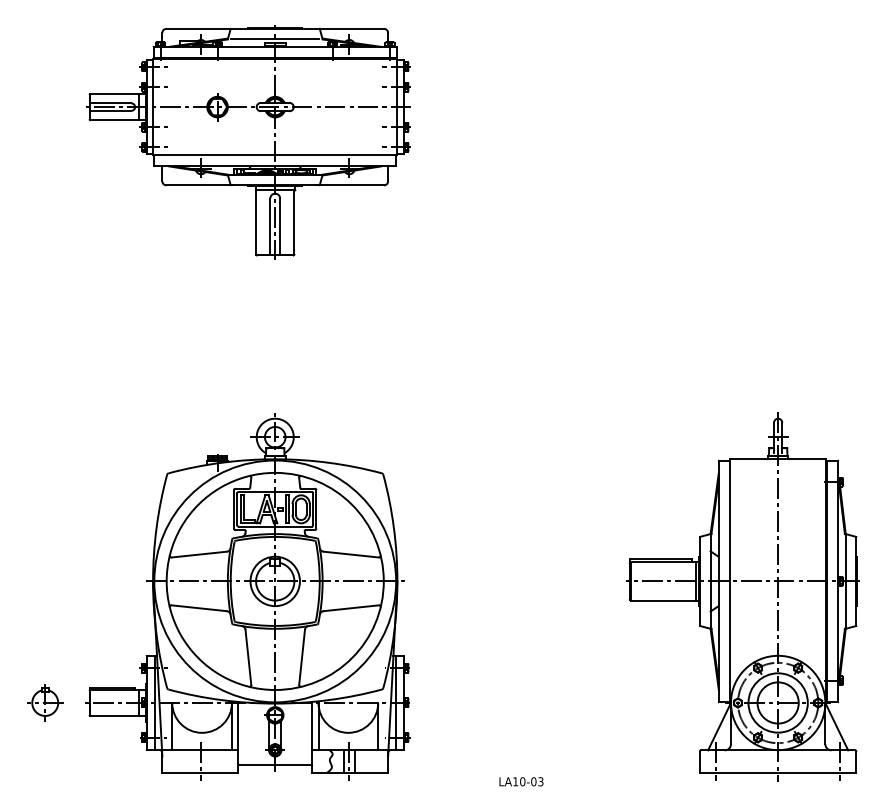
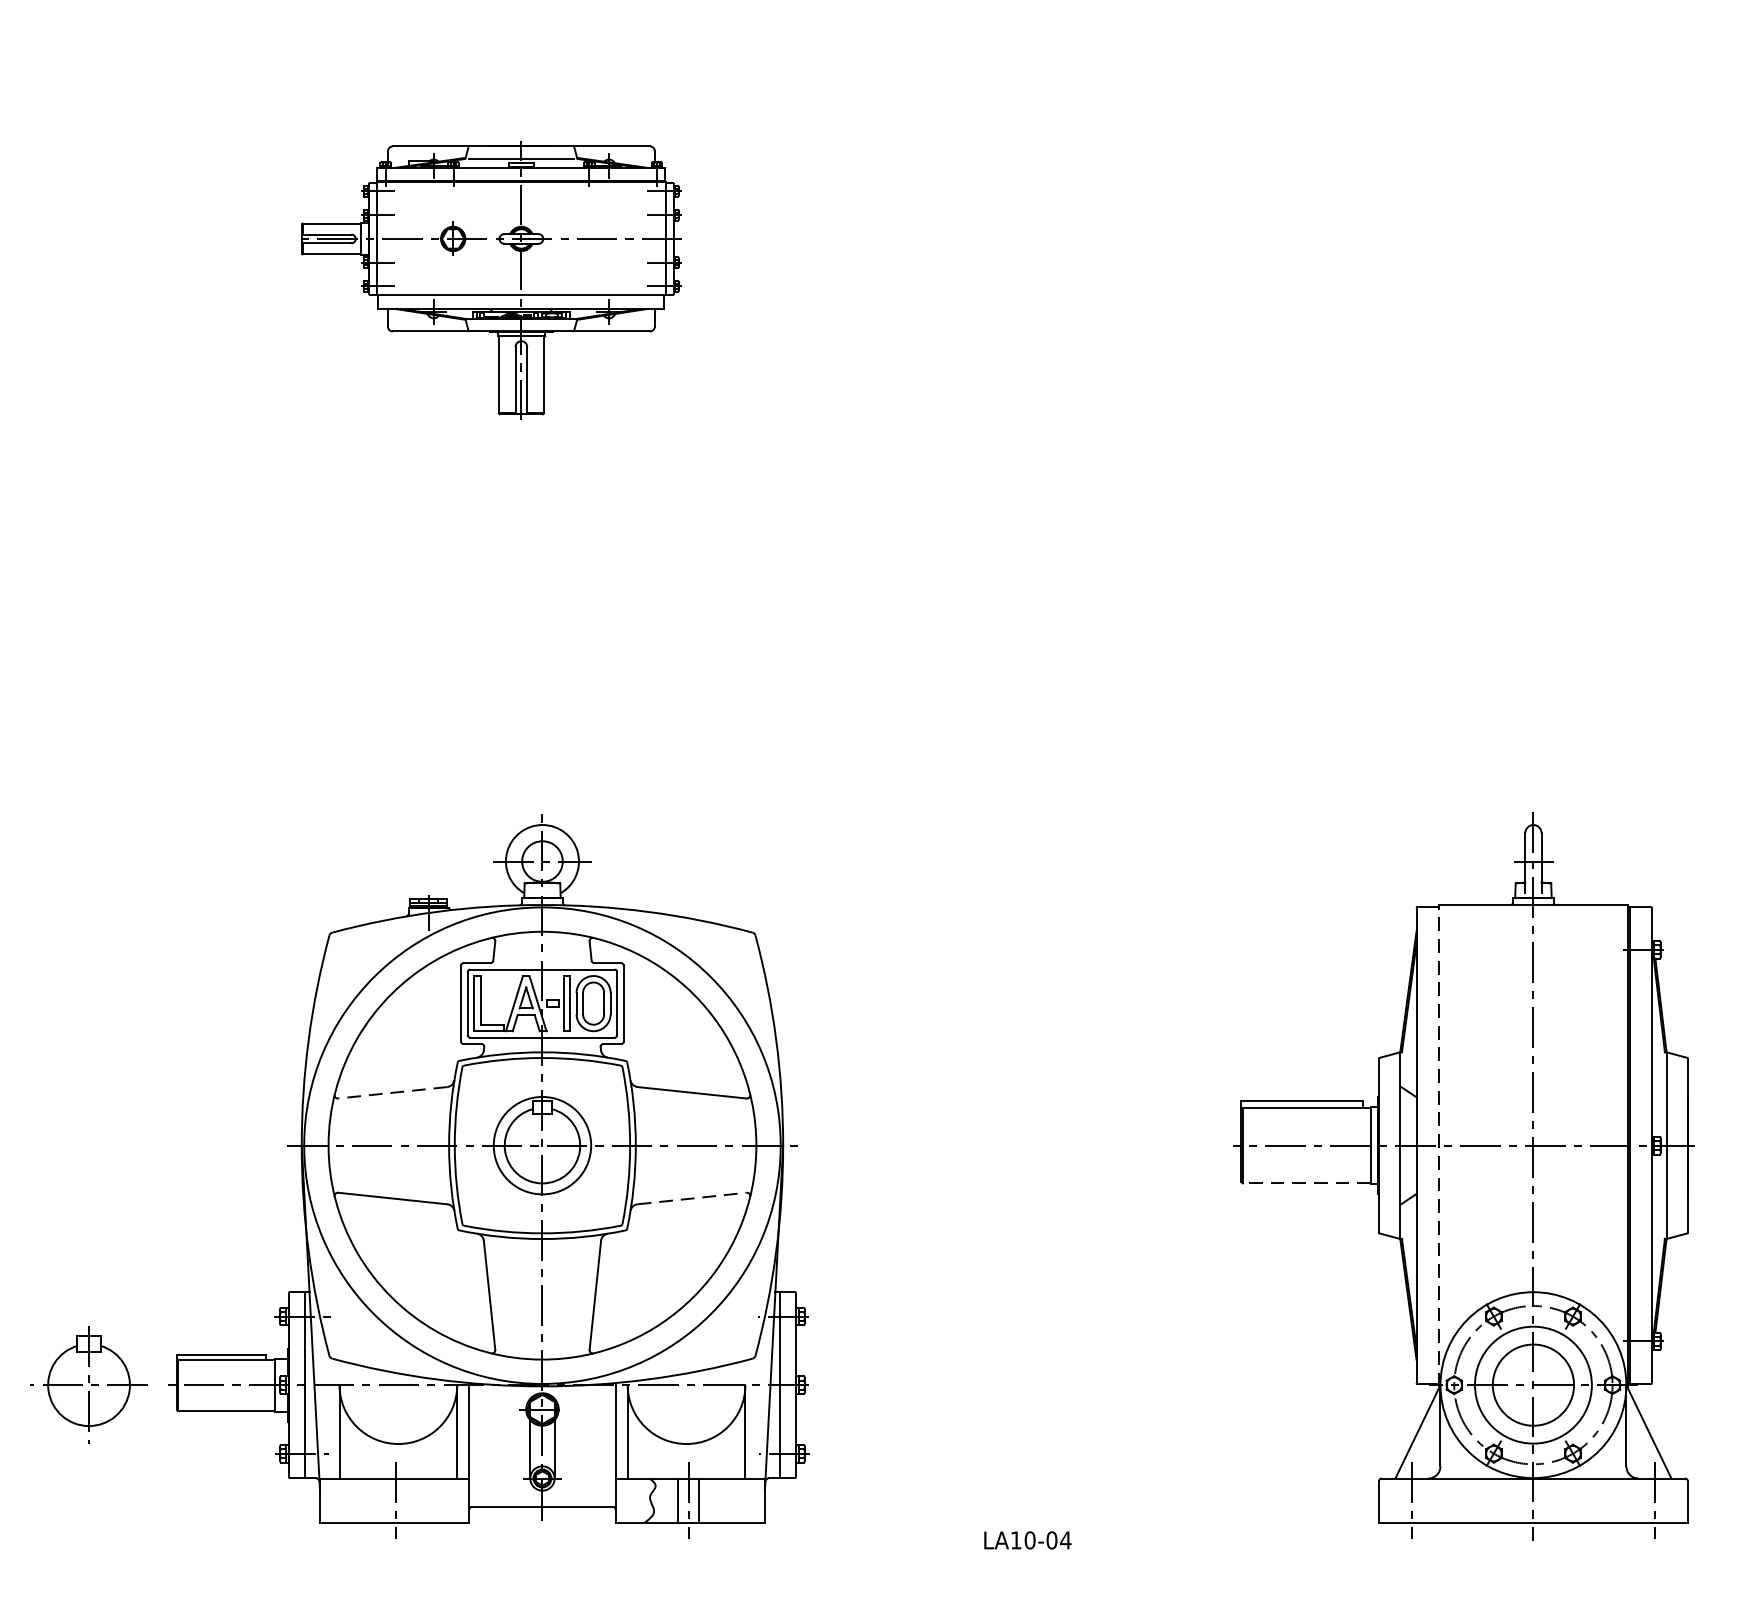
part: (248, 142) -> (489, 280), size x0.6
line: (199, 554) -> (393, 1092), solid -> dashed
line: (730, 580) -> (1439, 1143), solid -> dashed
line: (663, 600) -> (1307, 1183), solid -> dashed
line: (351, 608) -> (692, 1198), solid -> dashed
part: (45, 702) -> (89, 1384), size x1.6
text: (540, 781) -> (1065, 1539), LA10-03 -> LA10-04

